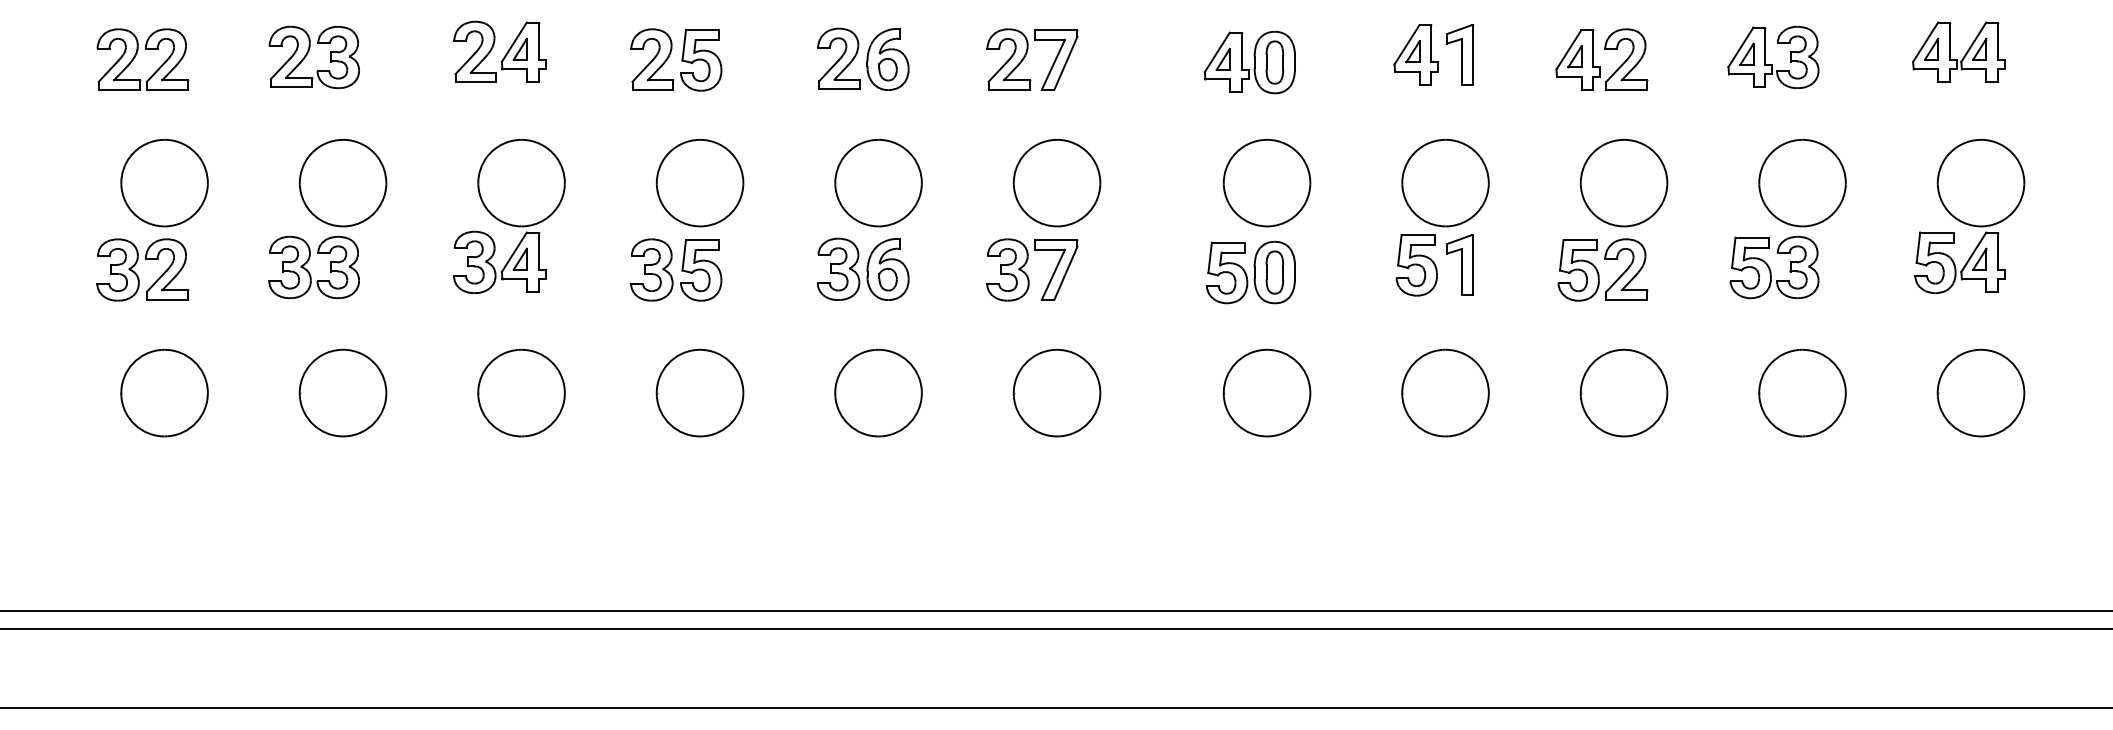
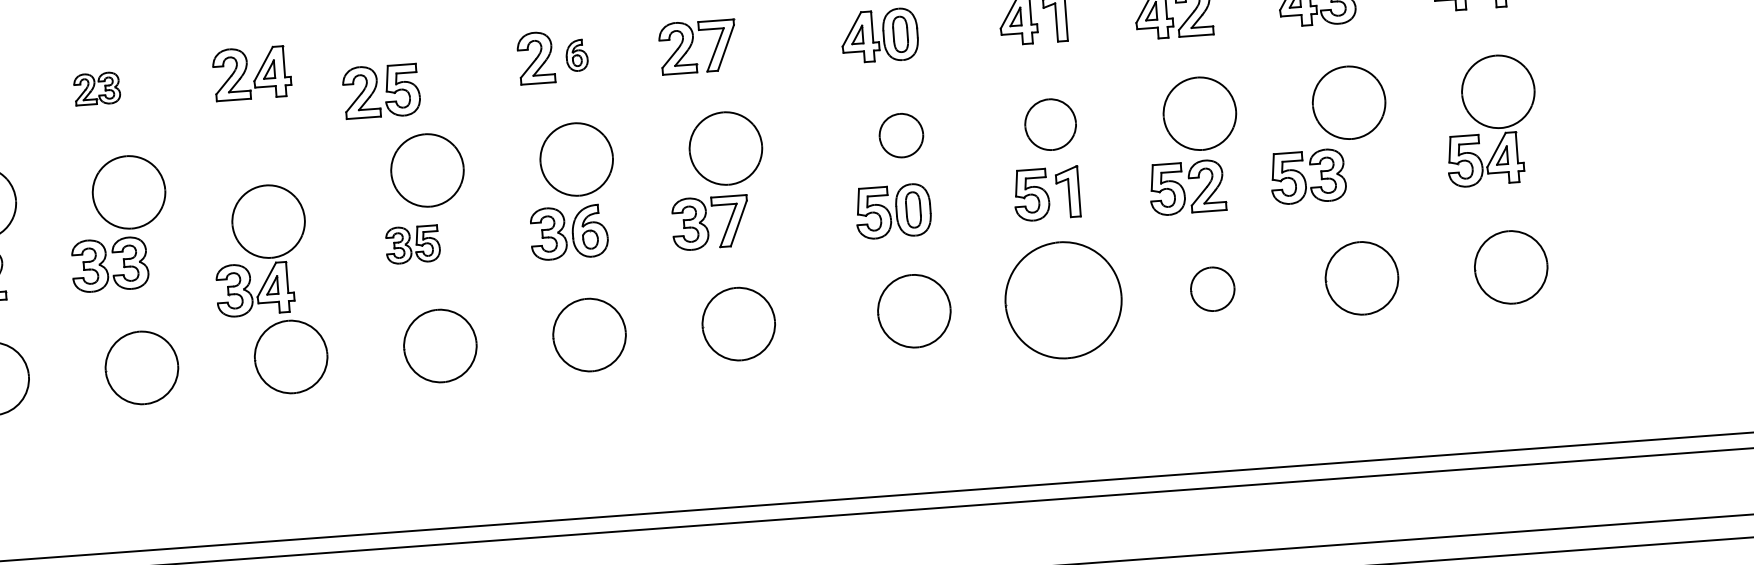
part: (313, 56) -> (96, 88), size x0.6
part: (676, 59) -> (381, 90), moved
part: (887, 59) -> (576, 55), size x0.6
part: (1266, 182) -> (900, 135), size x0.6
part: (1445, 182) -> (1050, 124), size x0.7
part: (509, 215) -> (260, 249), moved
part: (1774, 267) -> (1308, 176), moved
part: (676, 269) -> (413, 244), size x0.7
part: (1445, 392) -> (1063, 299), size x1.6
part: (1623, 392) -> (1212, 288), size x0.6

